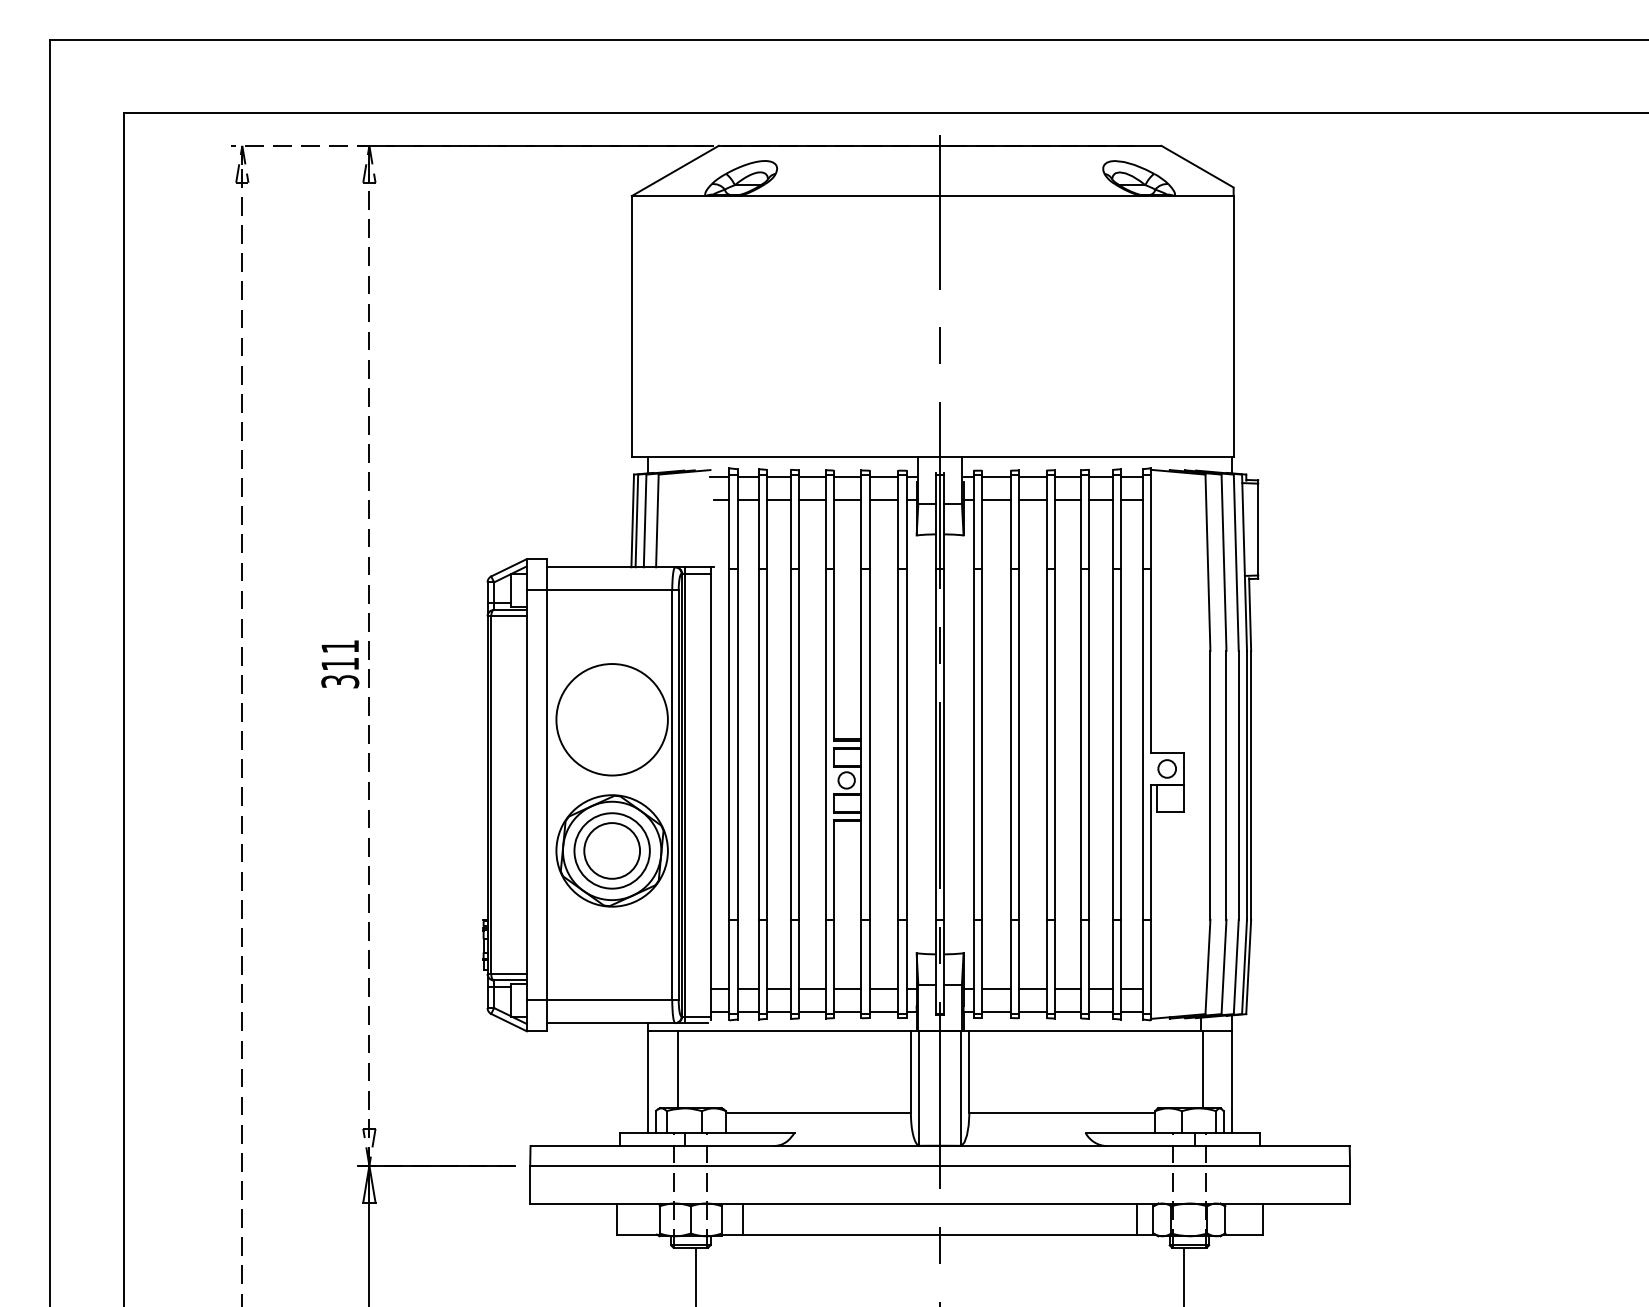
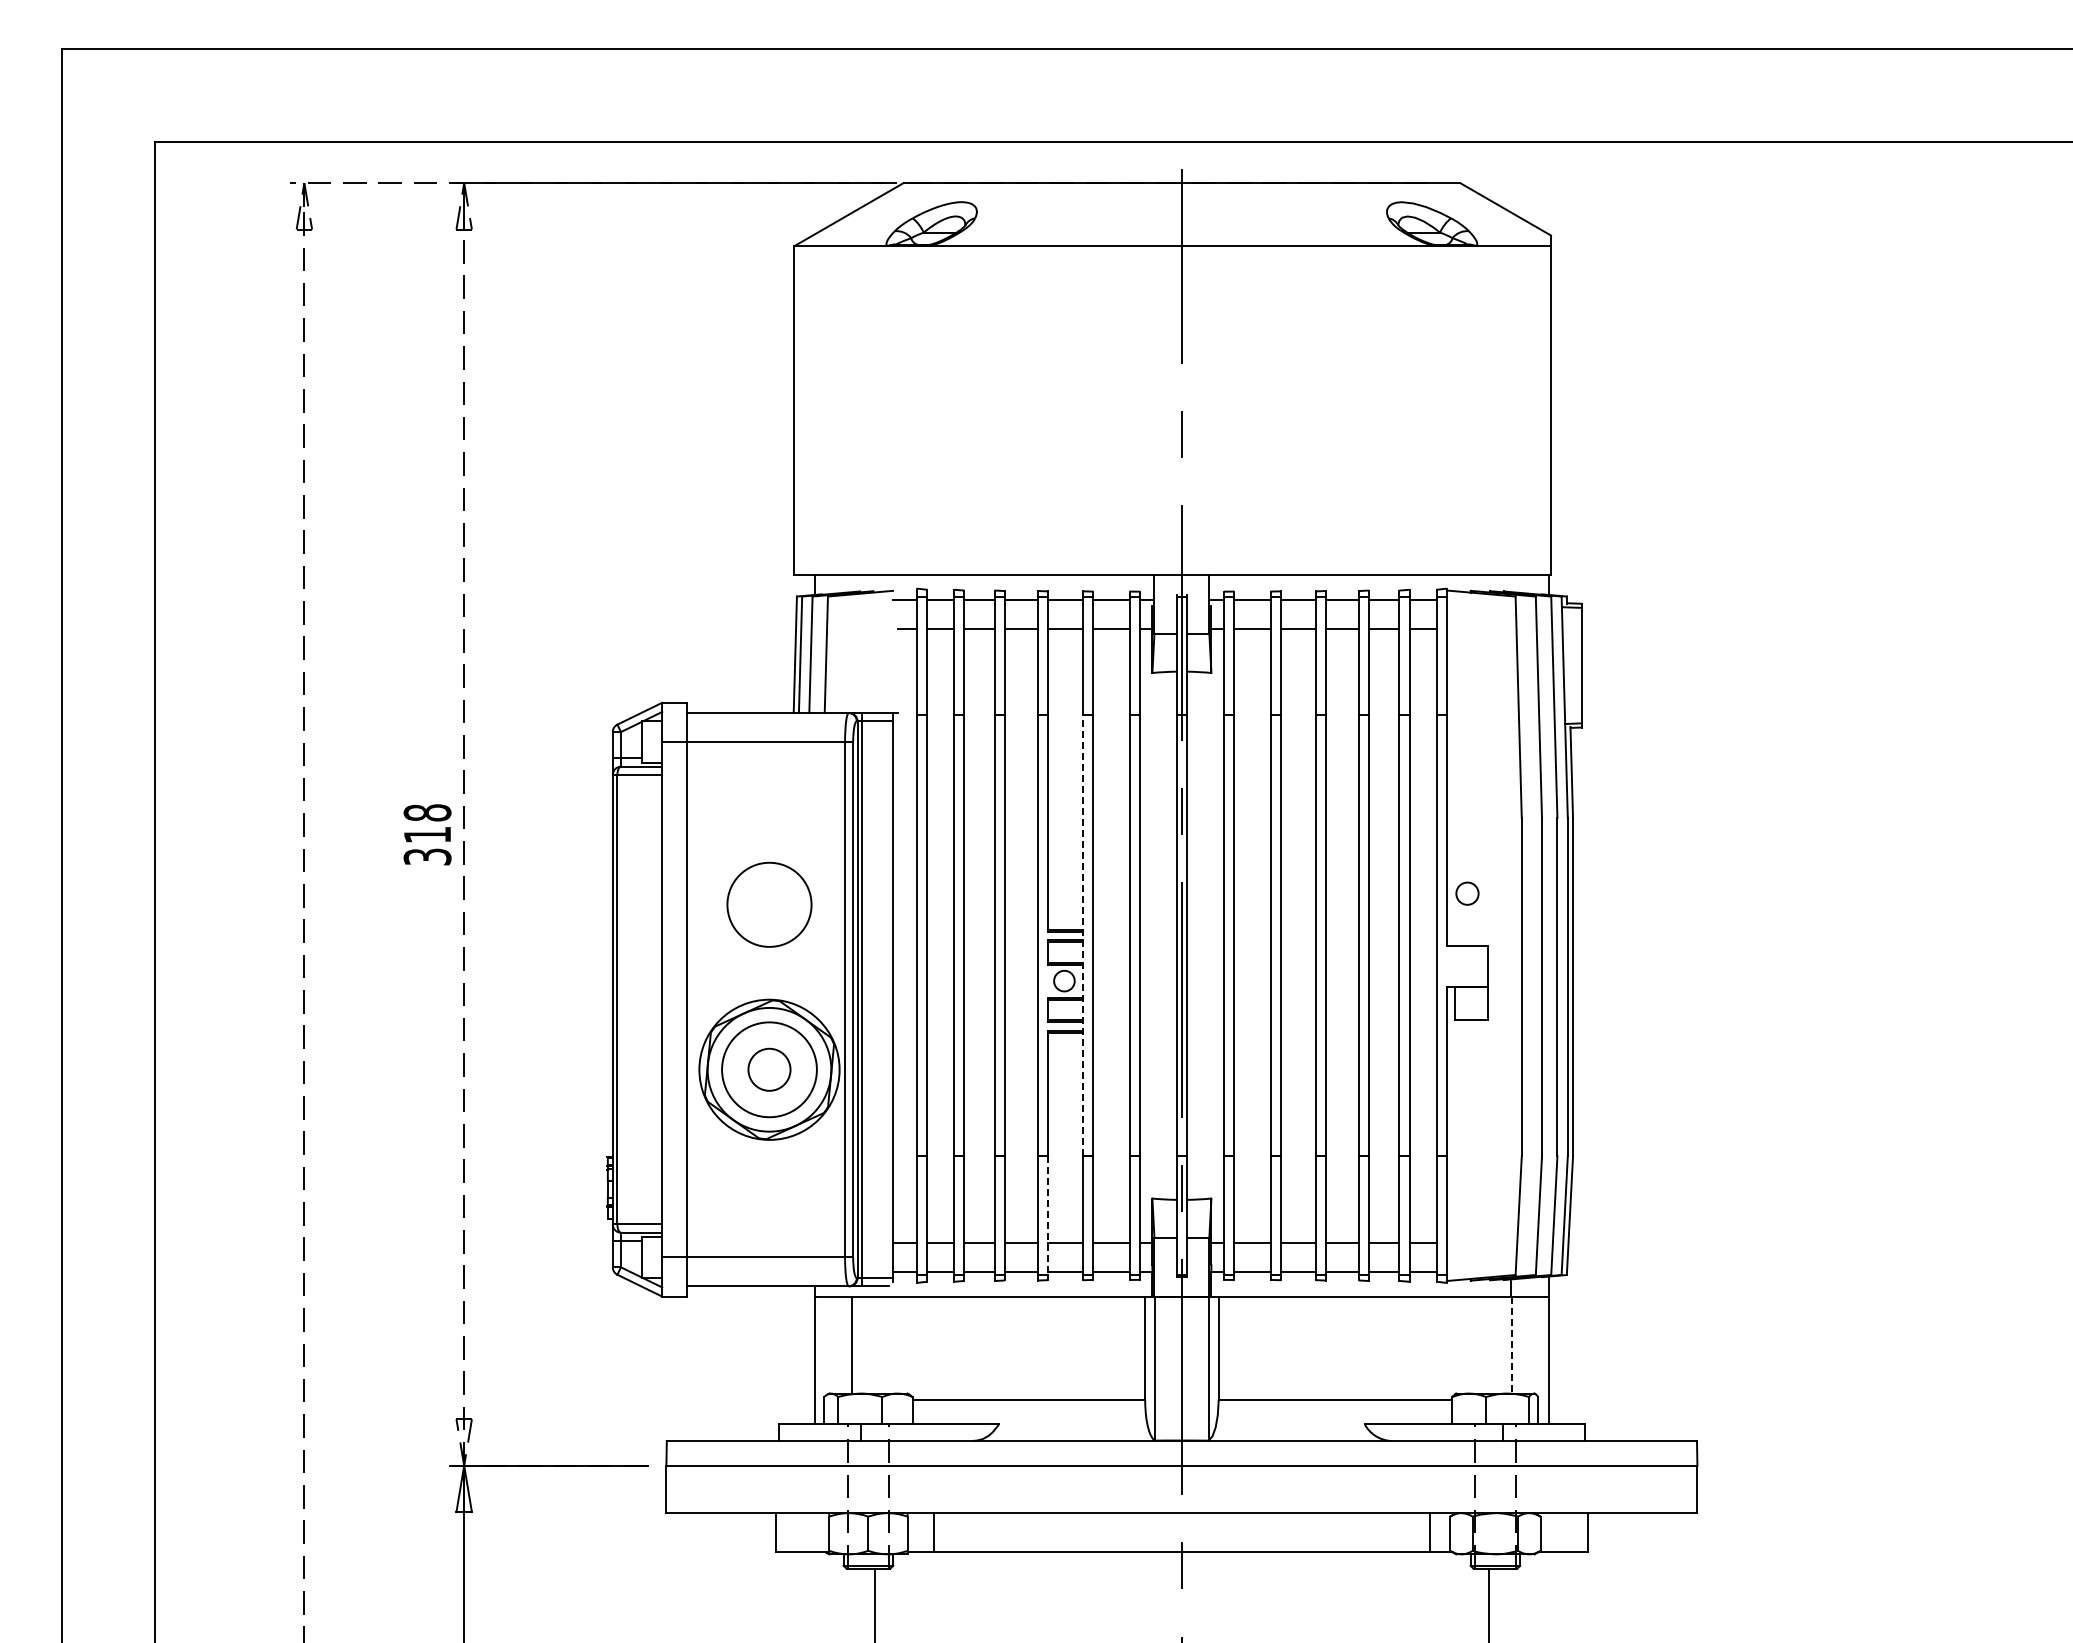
text: (340, 646) -> (427, 812), 311 -> 318
circle: (612, 719) -> (769, 904), size x0.6
line: (861, 744) -> (1082, 935), solid -> dashed
circle: (1167, 768) -> (1467, 893), moved
circle: (612, 850) -> (769, 1069), size x0.6
line: (834, 967) -> (1048, 1216), solid -> dashed
line: (1202, 1070) -> (1511, 1345), solid -> dashed

